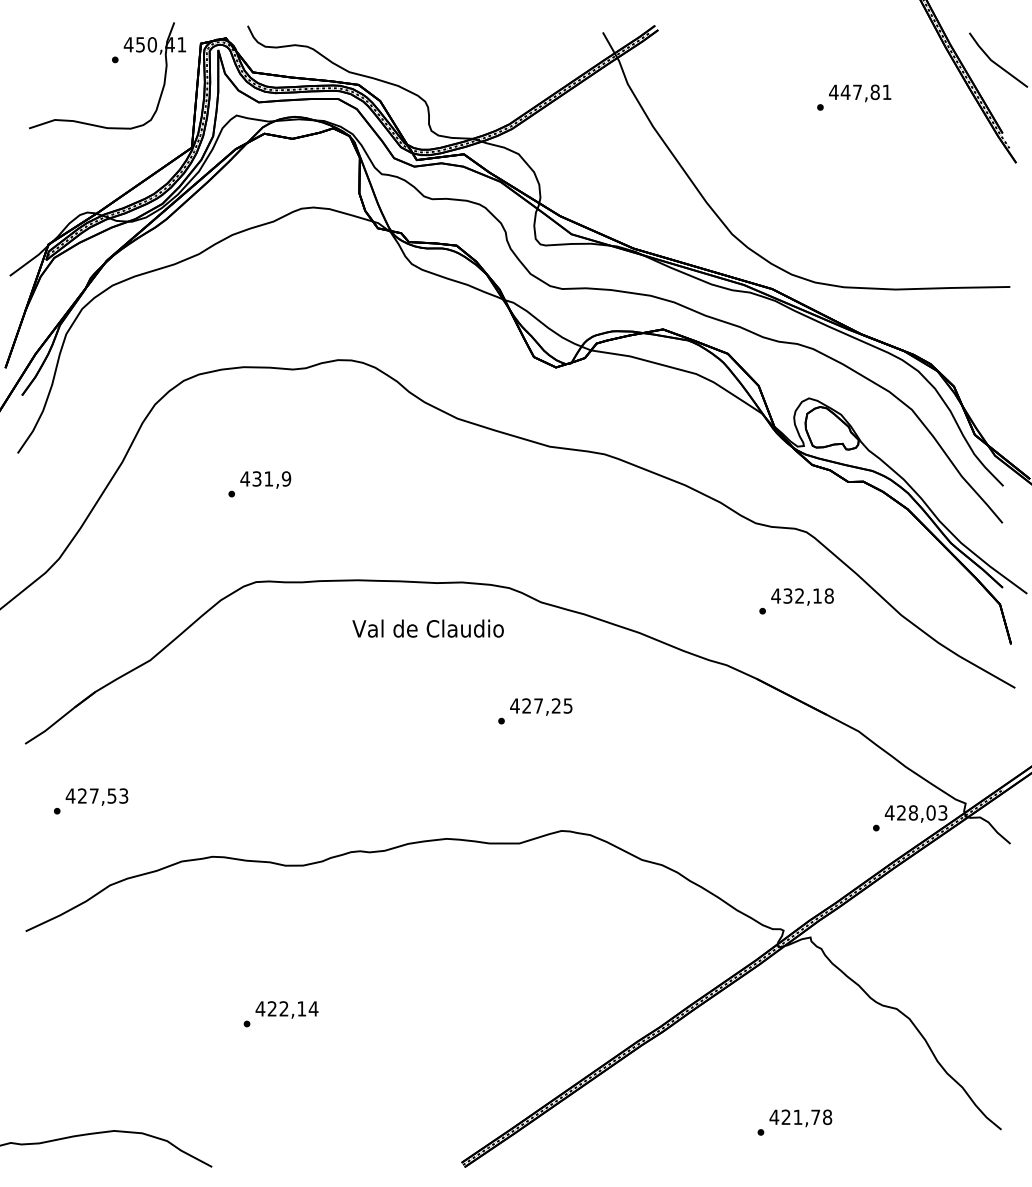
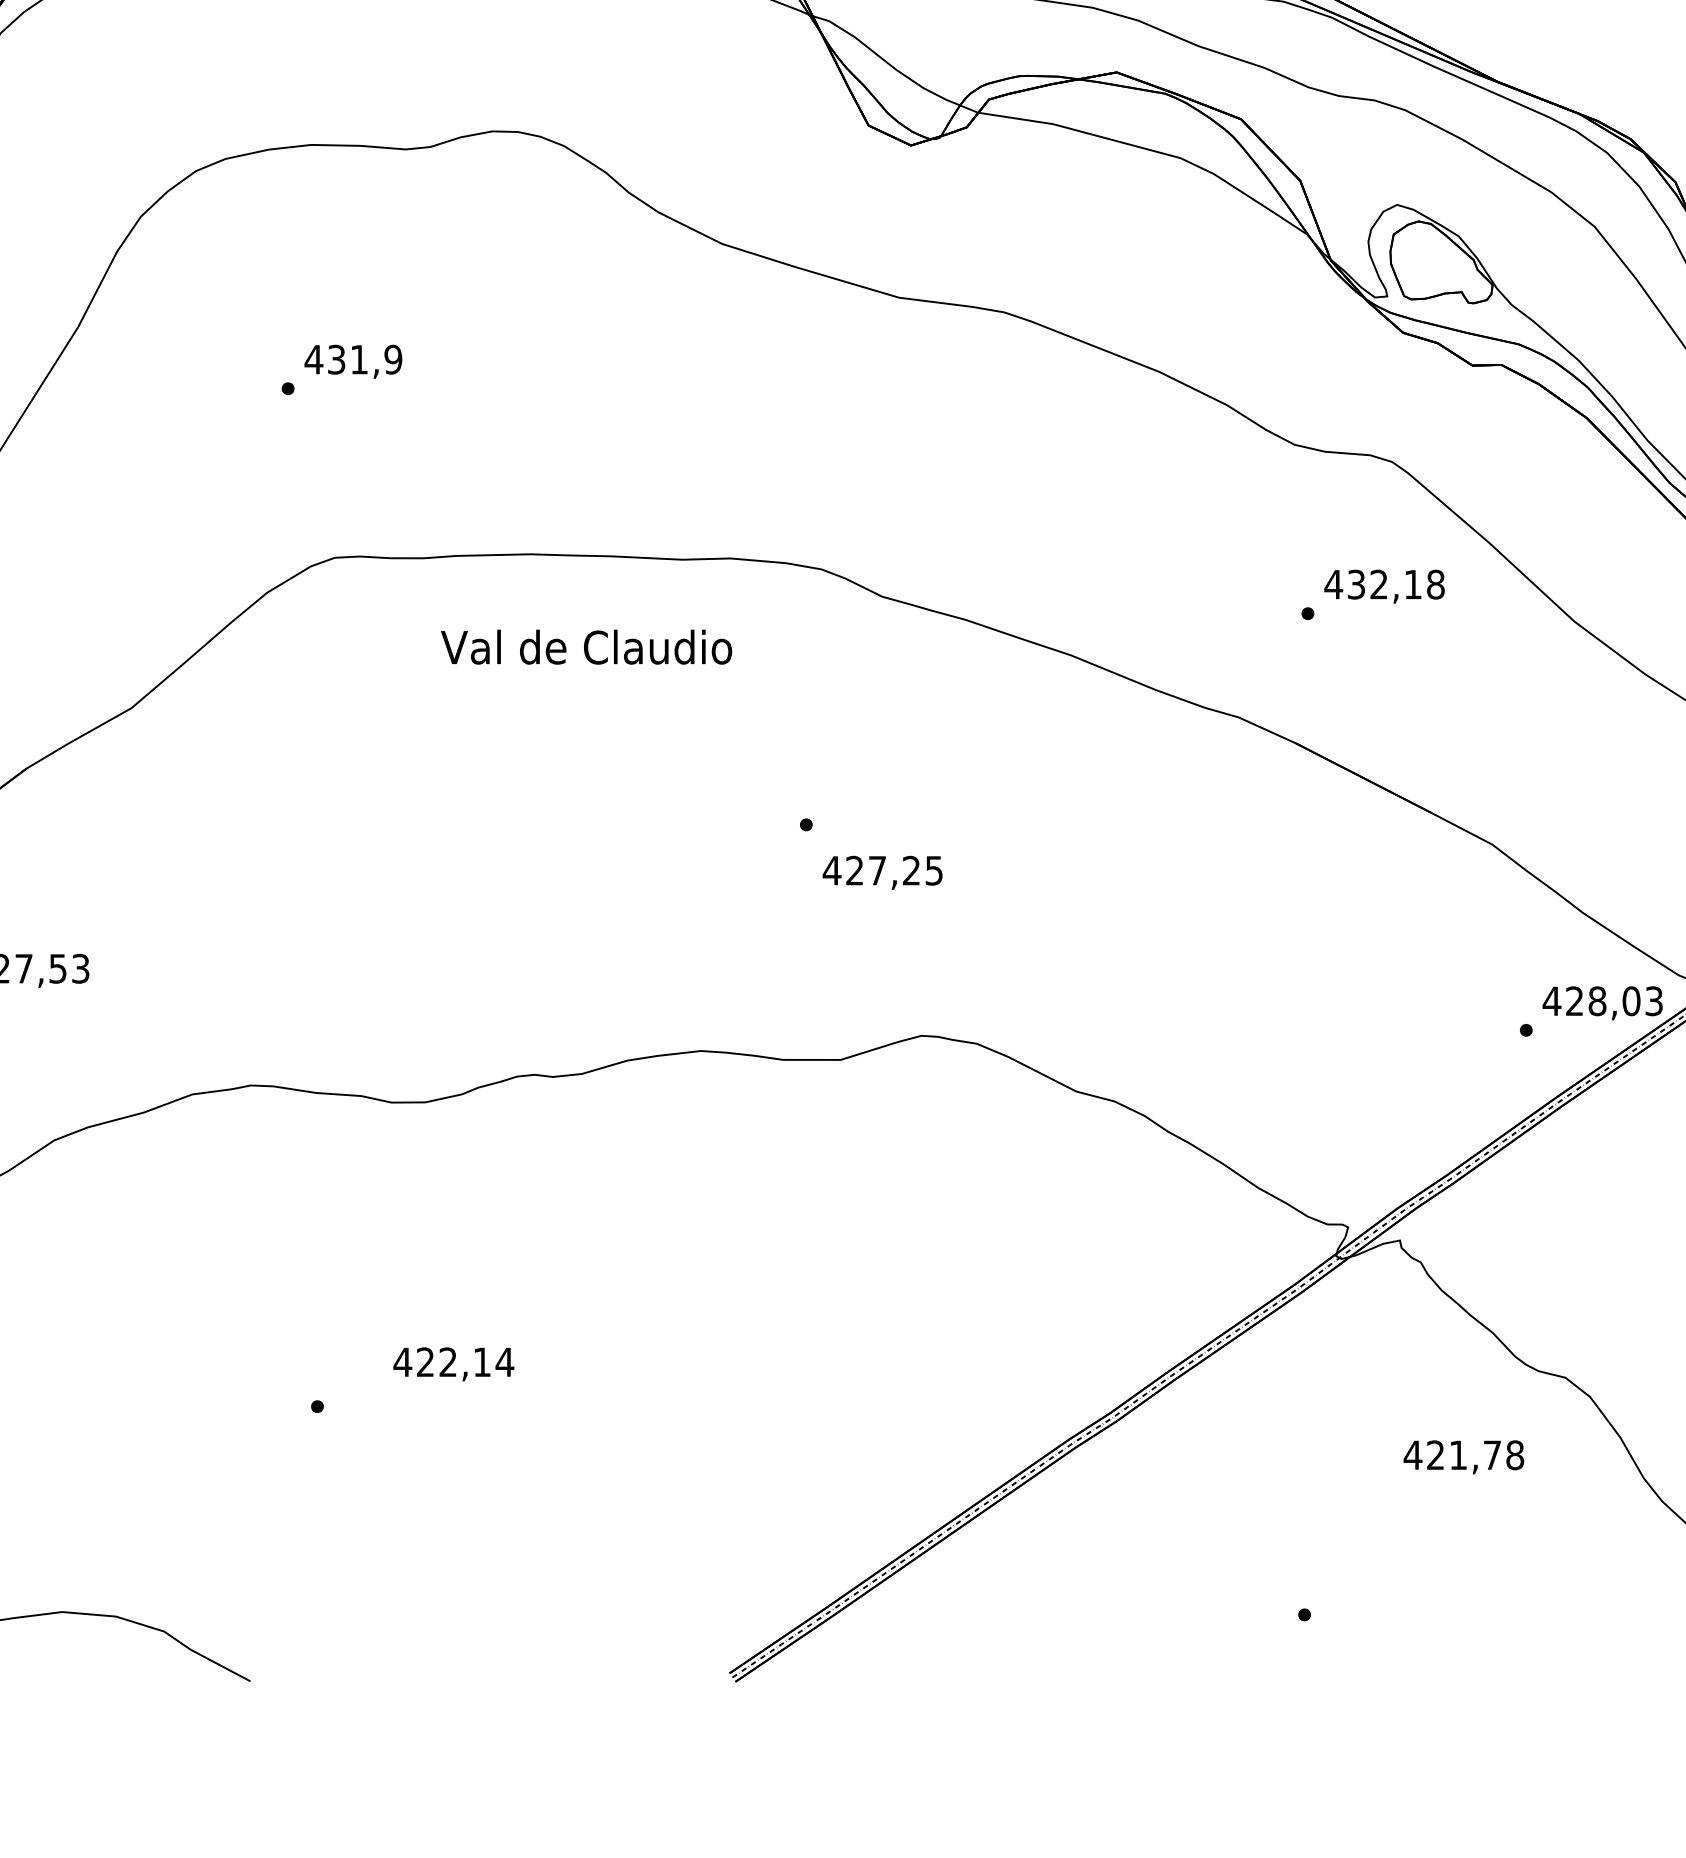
text: (427, 628) -> (585, 646), moved
text: (541, 706) -> (883, 871), moved
text: (286, 1009) -> (452, 1363), moved
text: (800, 1118) -> (1463, 1457), moved

